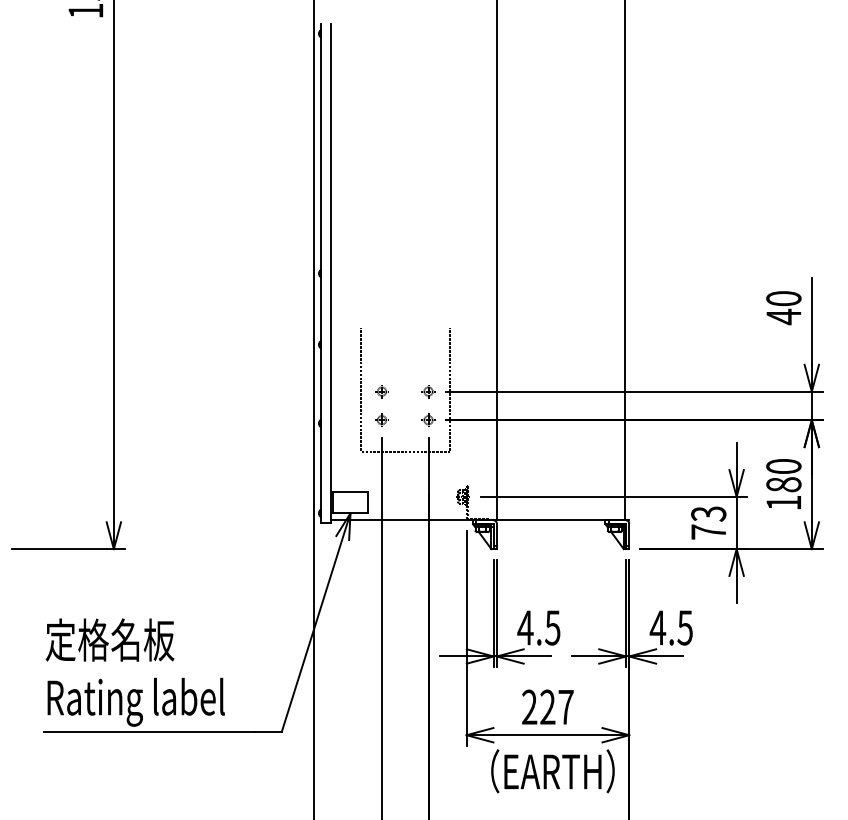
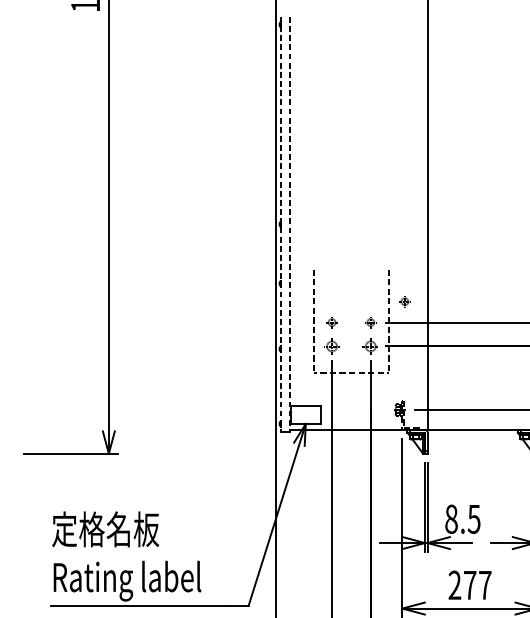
line: (320, 274) -> (280, 225), solid -> dashed
line: (331, 274) -> (290, 225), solid -> dashed
part: (469, 366) -> (404, 301), added
part: (381, 419) -> (331, 345), size x1.4
part: (428, 419) -> (370, 345), size x1.4
text: (525, 627) -> (451, 518), 4.5 -> 8.5
text: (547, 706) -> (469, 584), 227 -> 277

